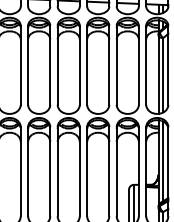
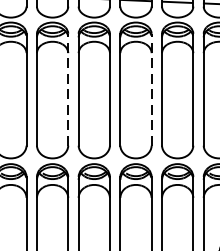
line: (50, 65) -> (68, 90), solid -> dashed
line: (109, 65) -> (151, 90), solid -> dashed

